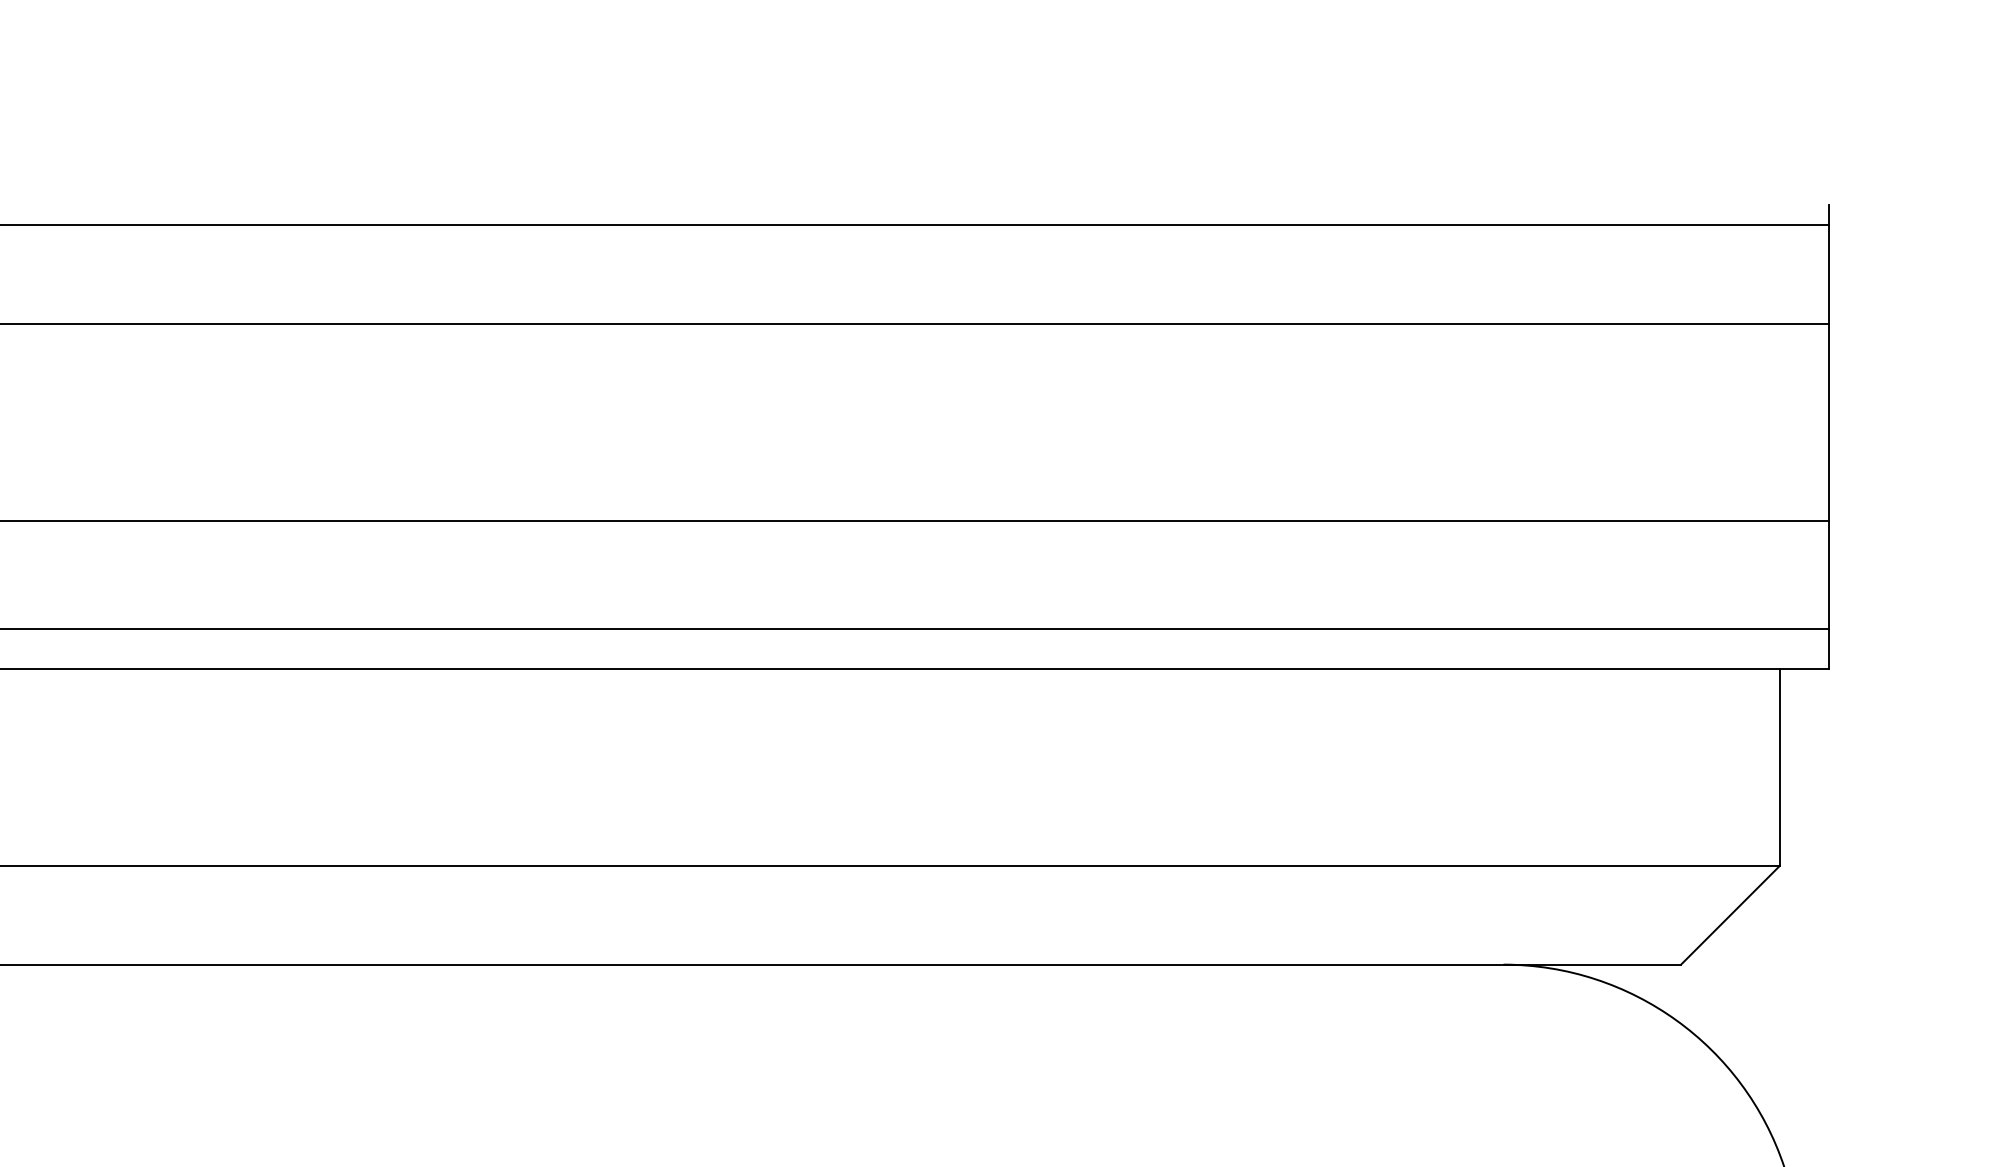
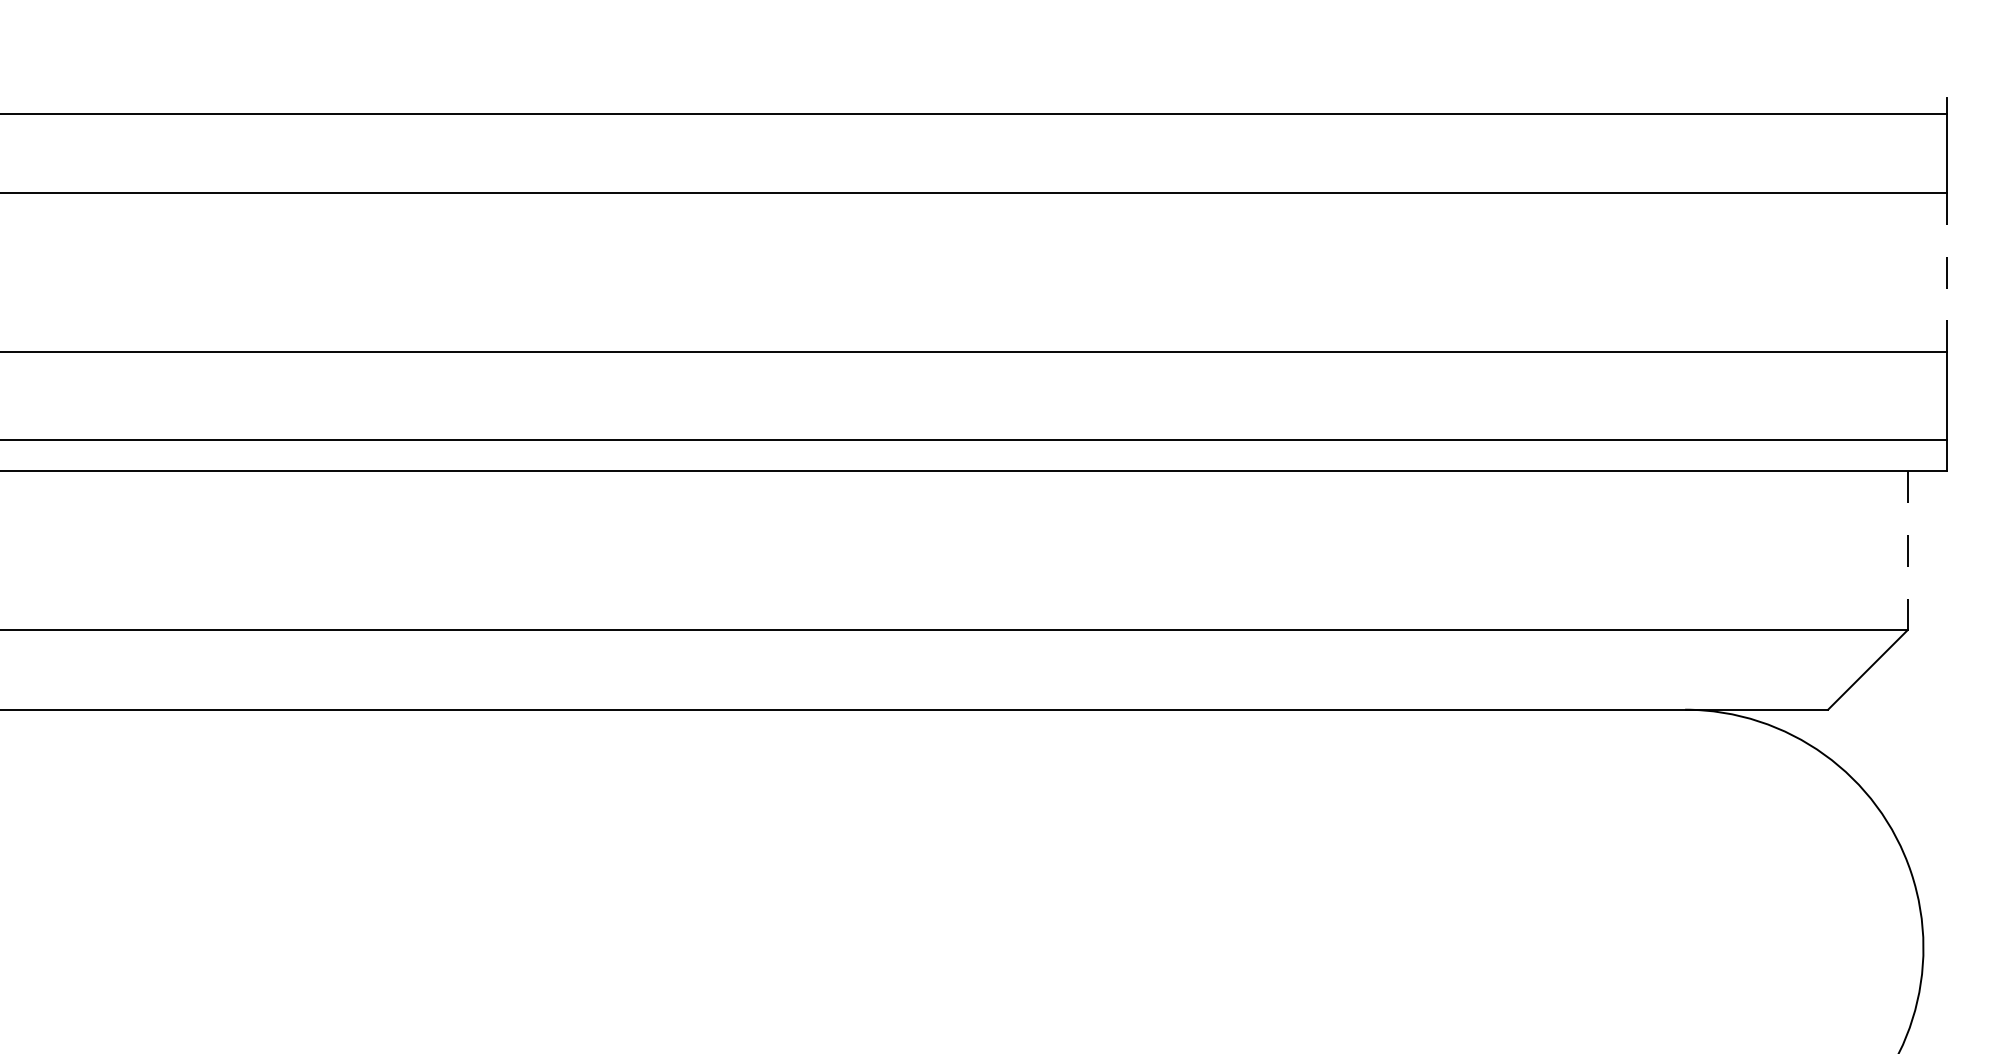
line: (1829, 421) -> (1947, 272), solid -> dashed
line: (1779, 766) -> (1907, 550), solid -> dashed

